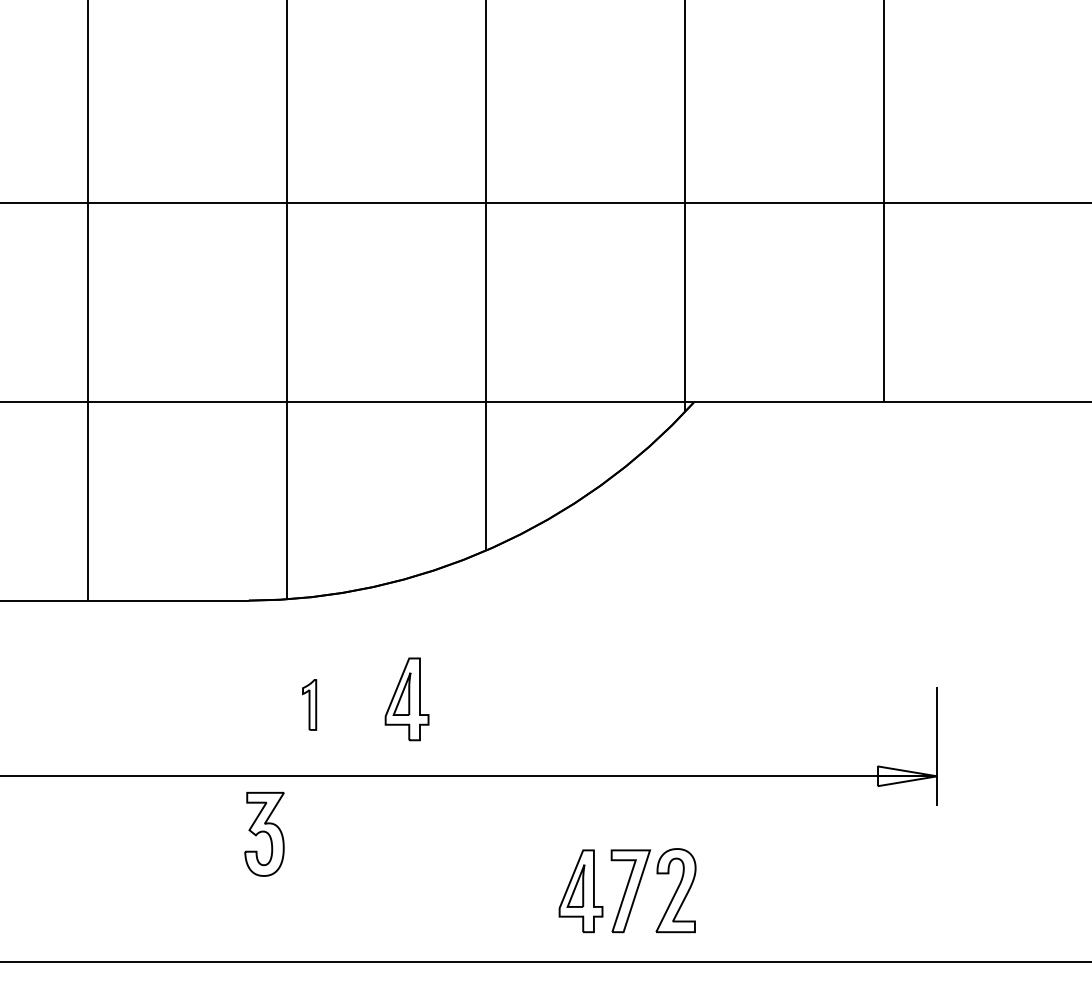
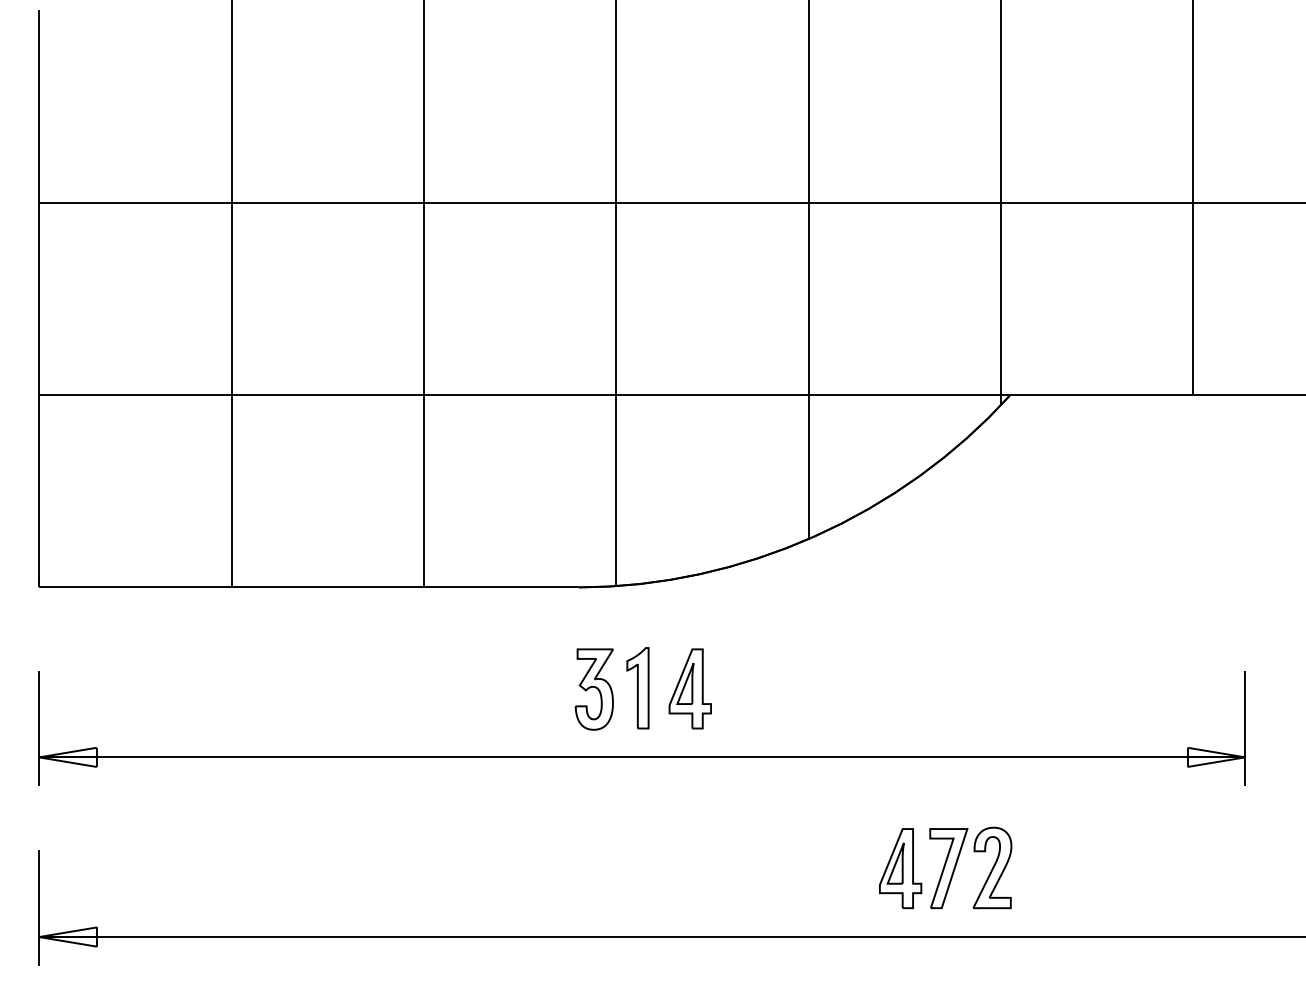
part: (406, 698) -> (689, 688), moved
part: (309, 705) -> (637, 688), size x1.67
part: (263, 834) -> (593, 689), moved

